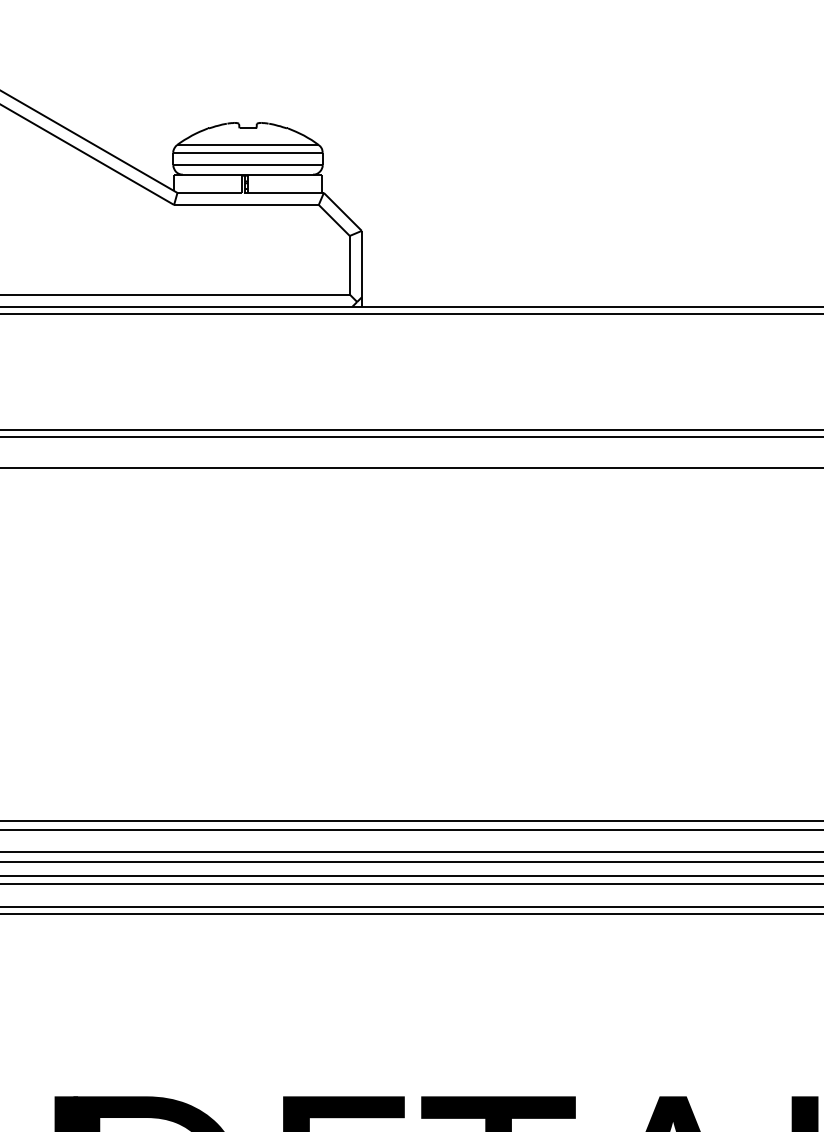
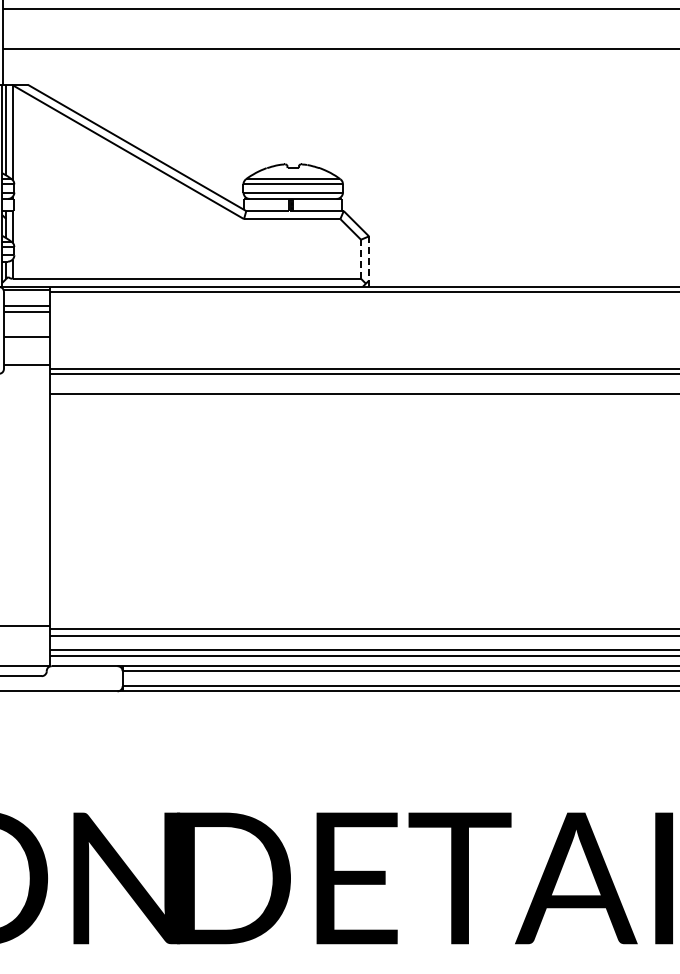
line: (362, 264) -> (369, 258), solid -> dashed
line: (350, 265) -> (361, 259), solid -> dashed

